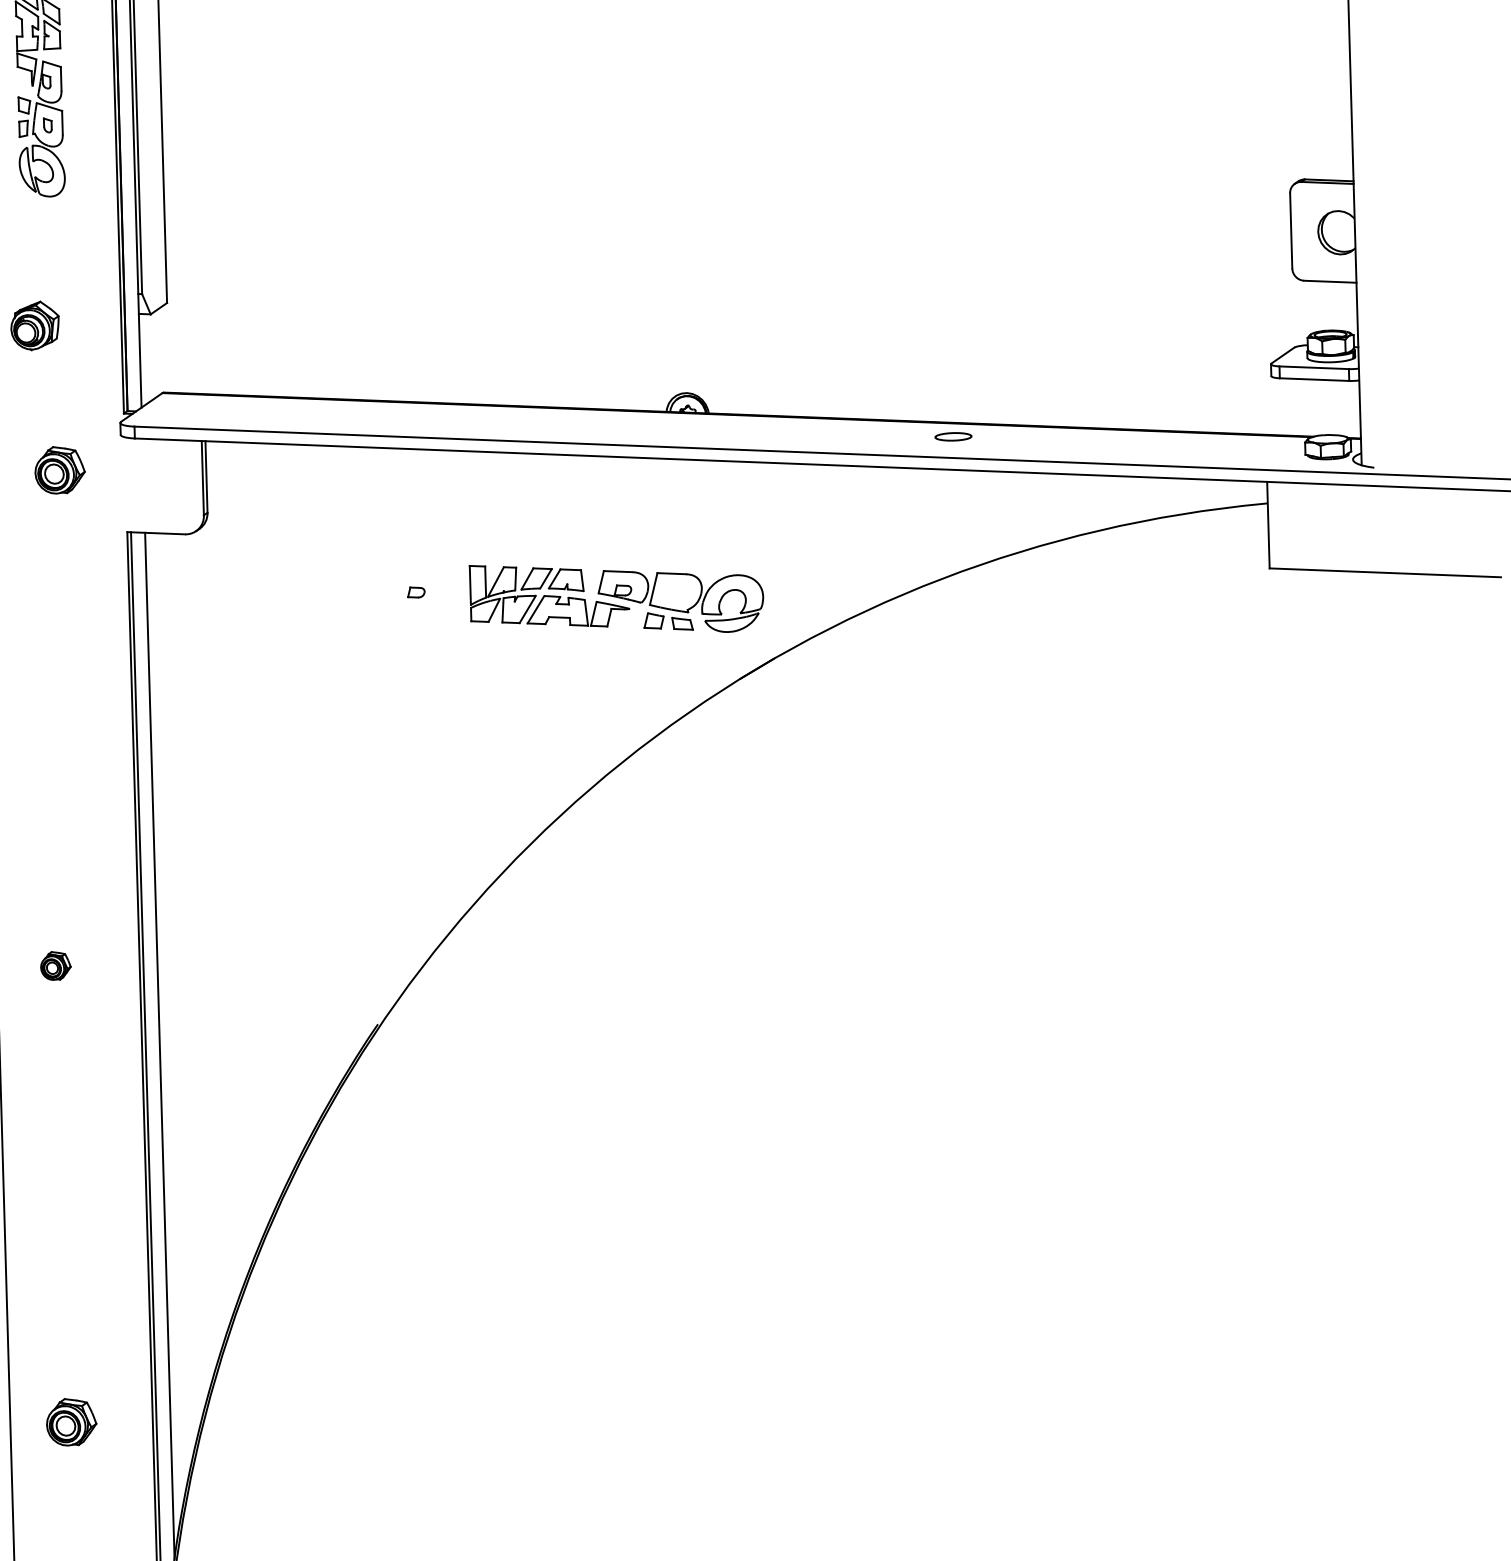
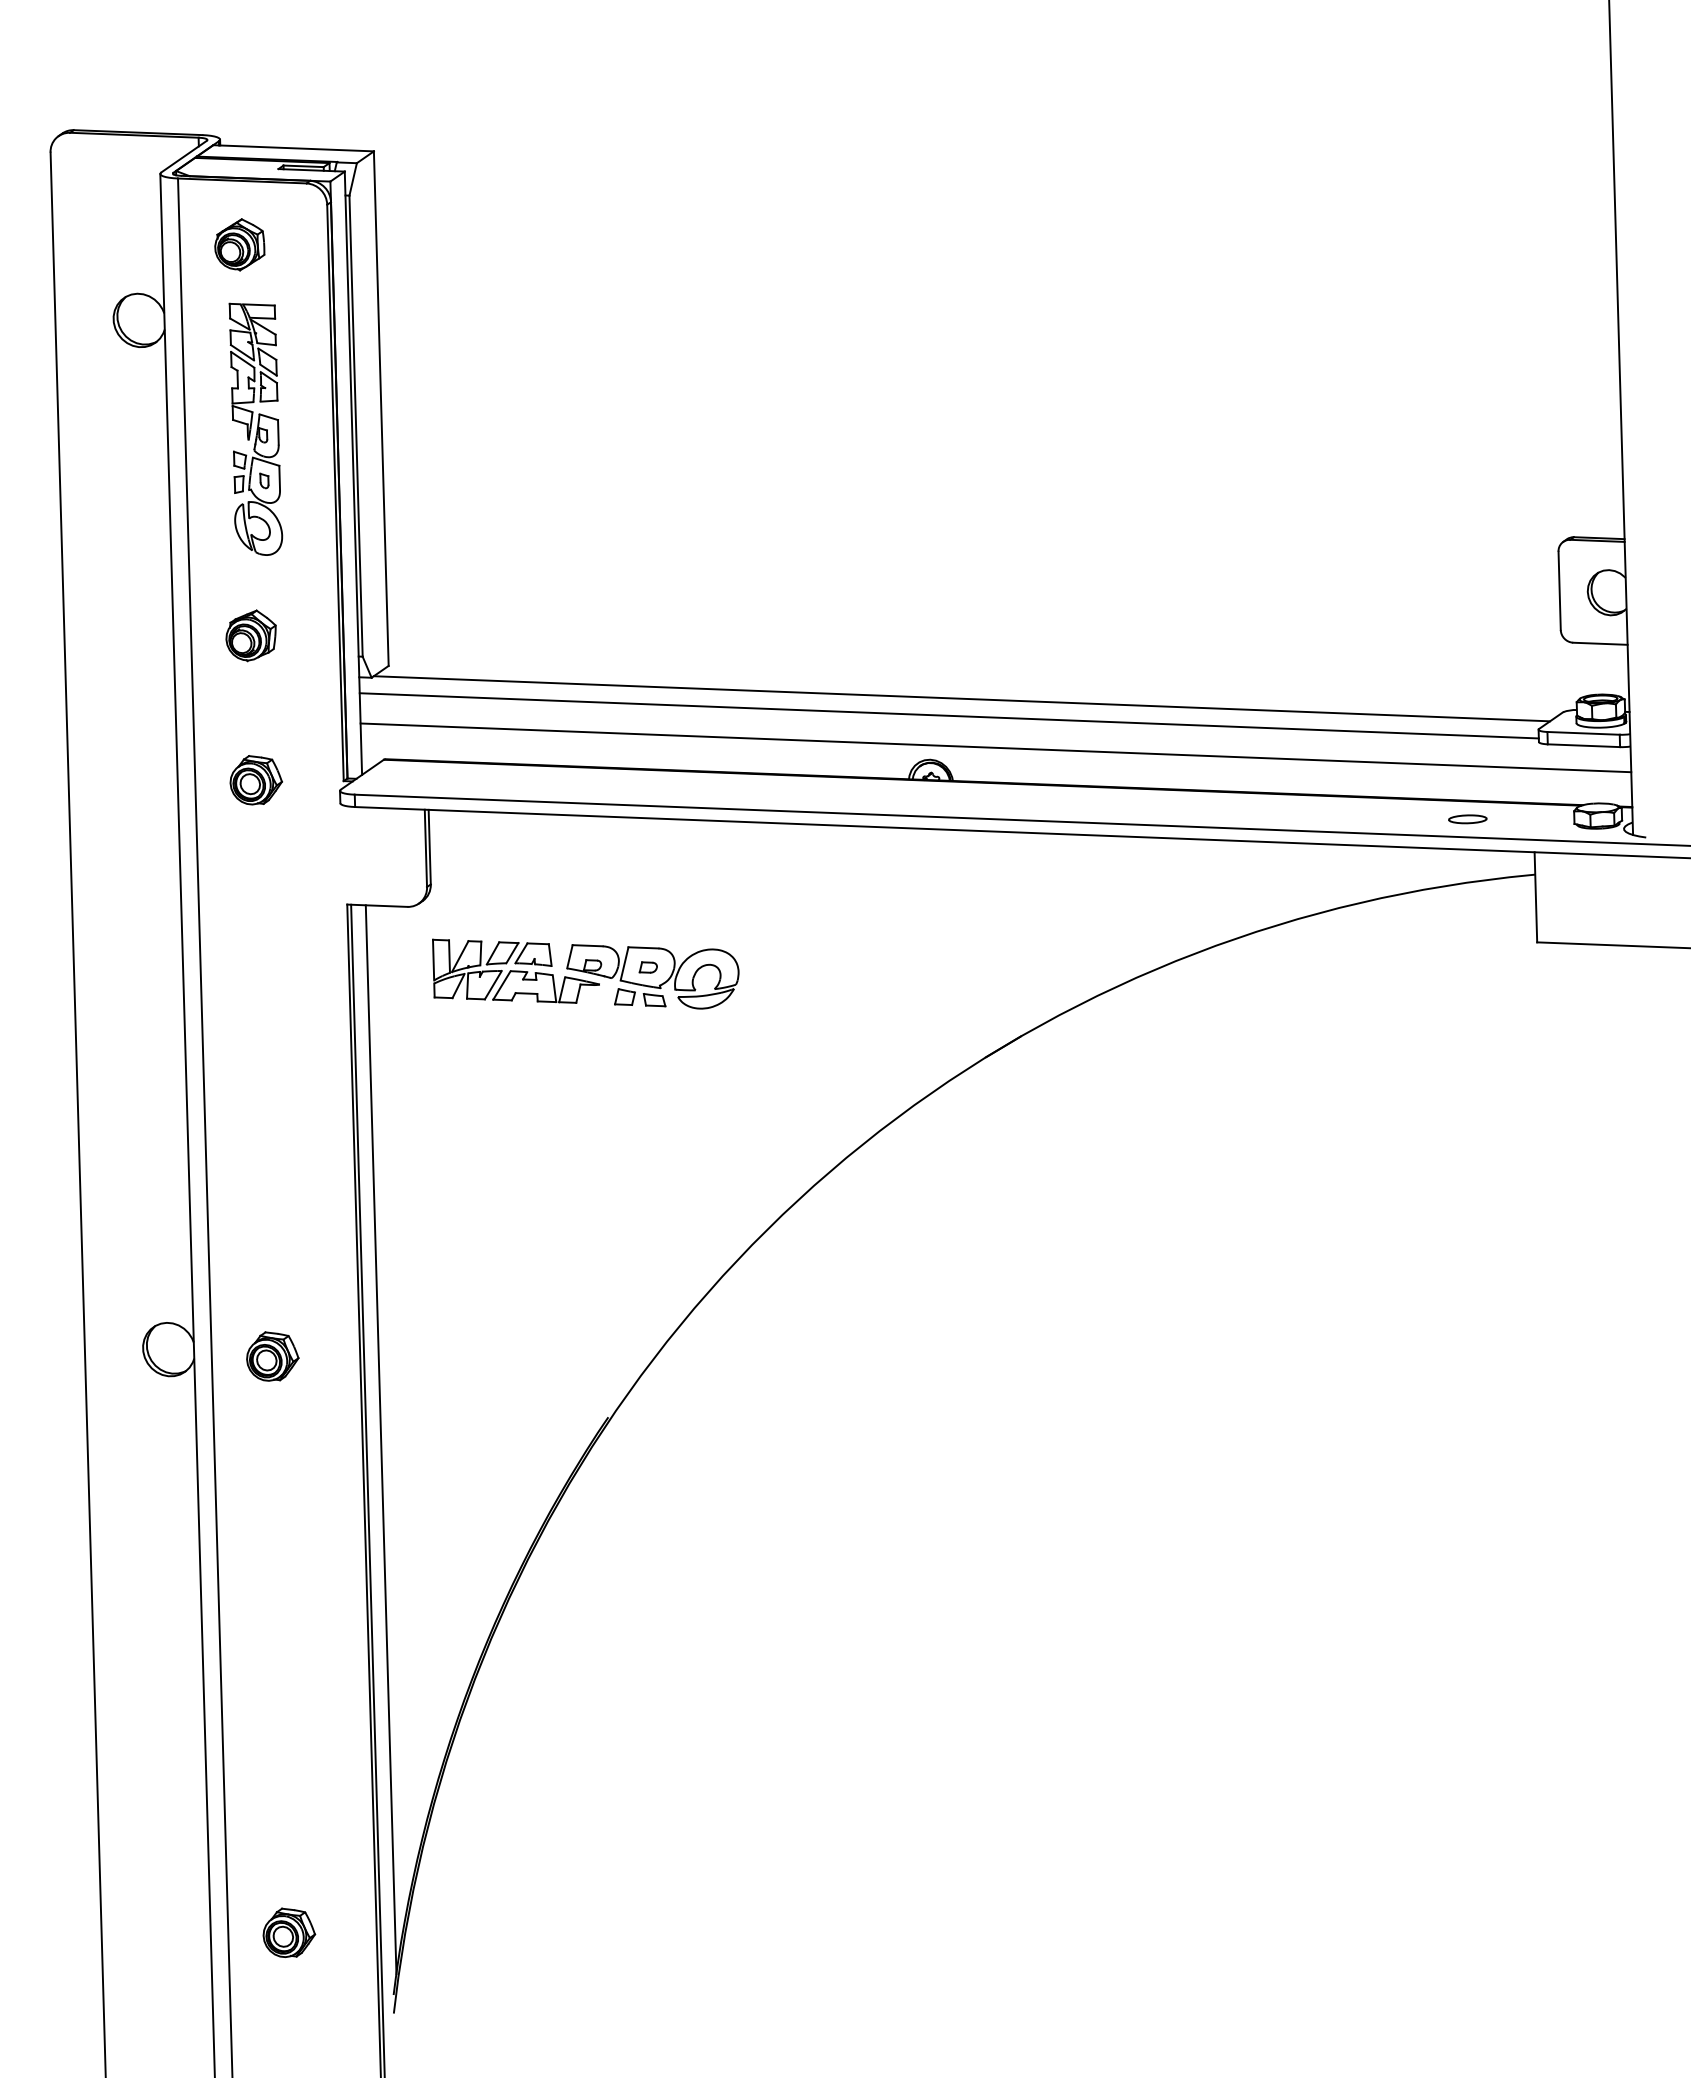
part: (34, 325) -> (250, 635), moved
line: (716, 334) -> (961, 698), added
line: (704, 350) -> (948, 715), added
line: (749, 381) -> (995, 747), added
part: (953, 437) -> (1467, 819), moved
part: (59, 470) -> (255, 780), moved
part: (616, 598) -> (585, 973), moved
part: (55, 965) -> (272, 1356), size x1.67
part: (71, 1421) -> (289, 1932), moved

